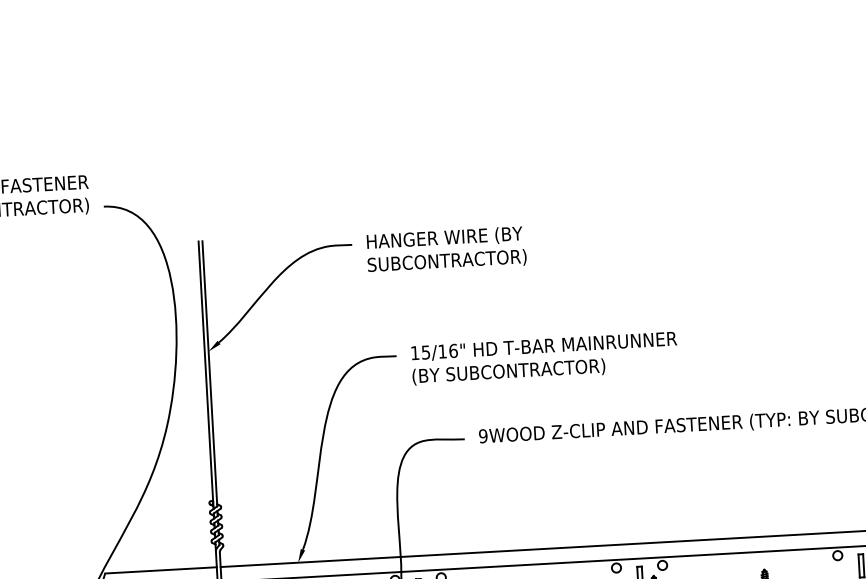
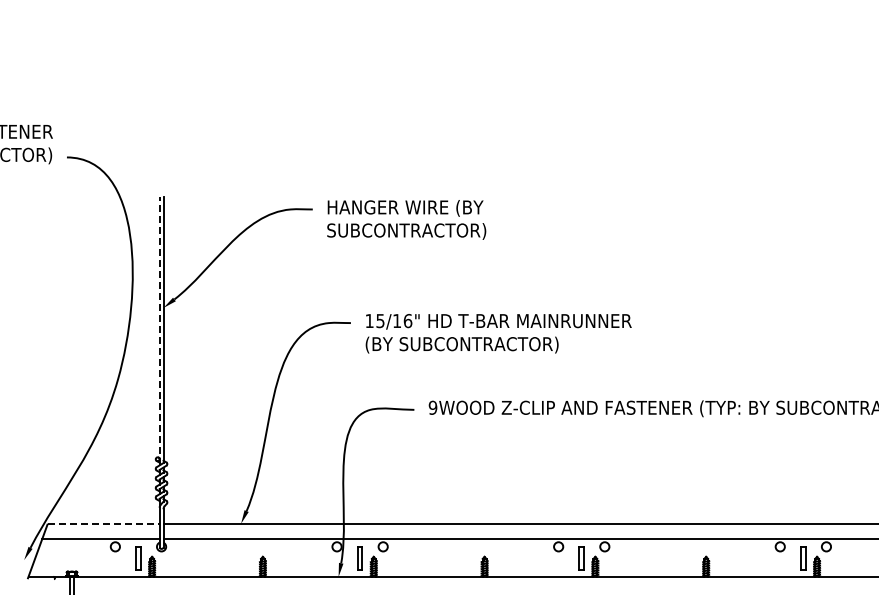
line: (205, 375) -> (159, 331), solid -> dashed
line: (160, 570) -> (103, 523), solid -> dashed

